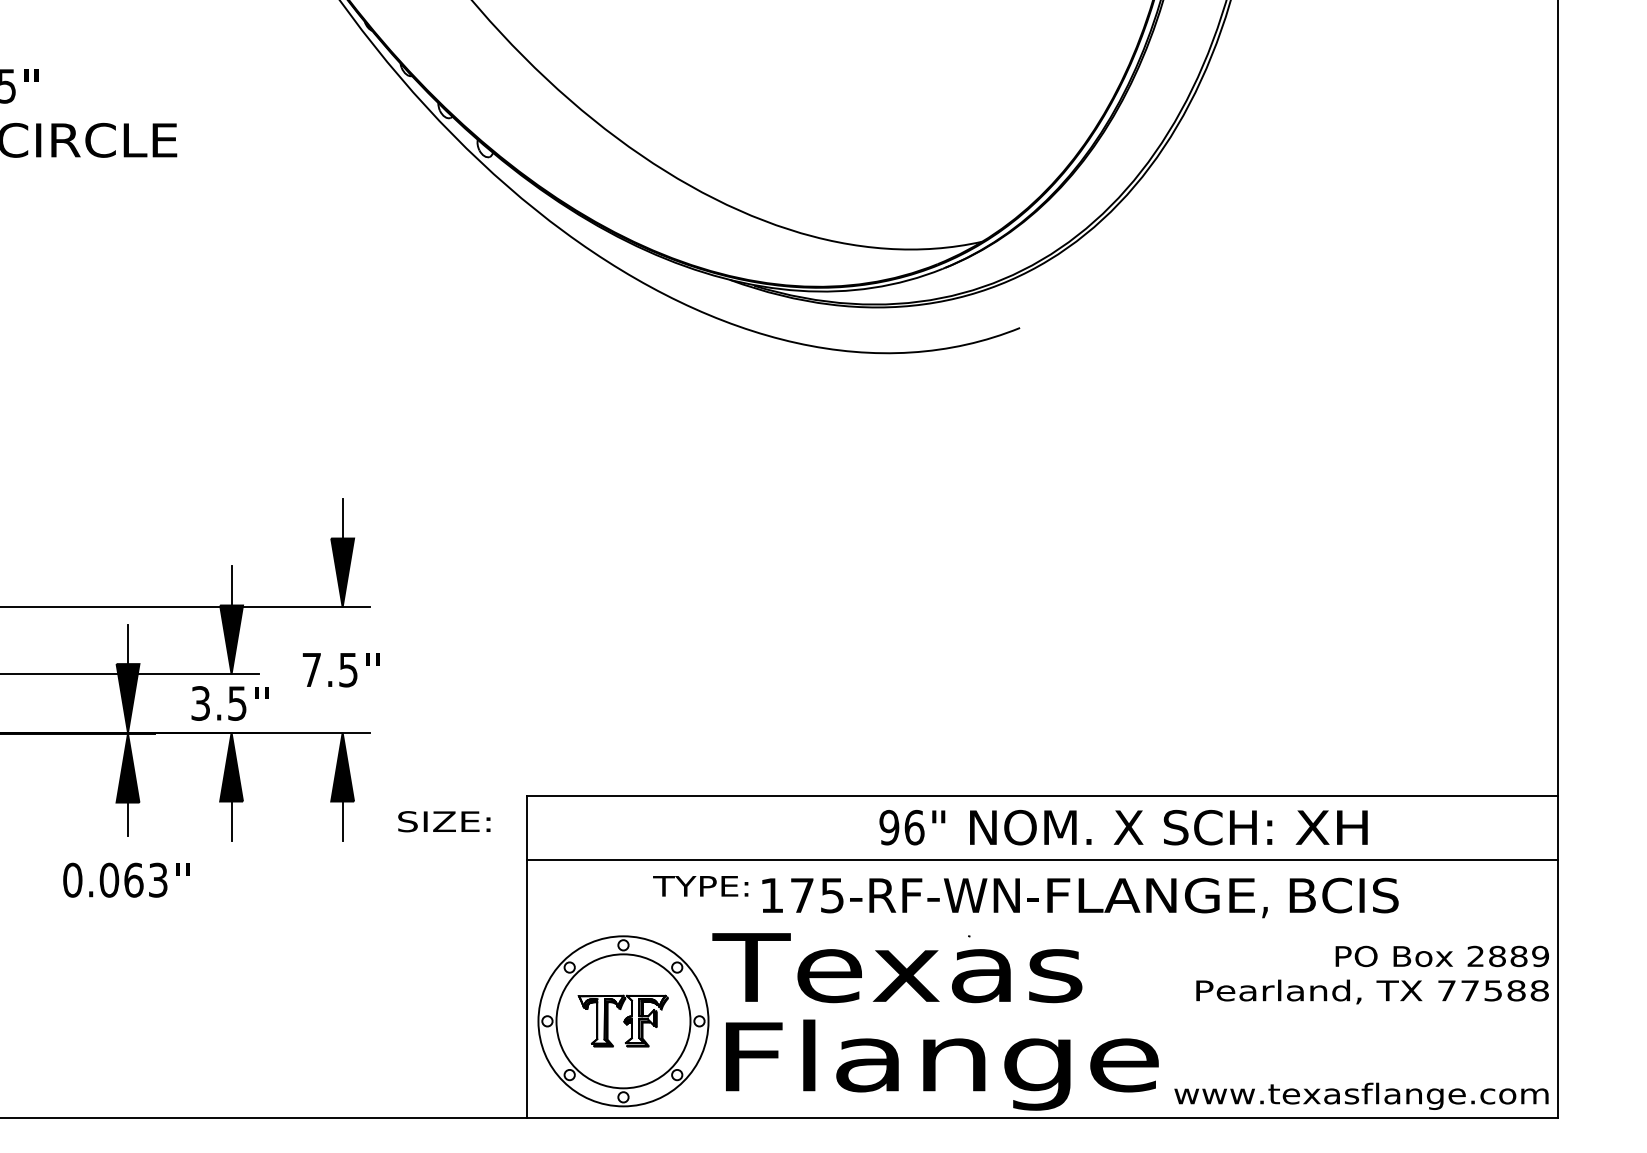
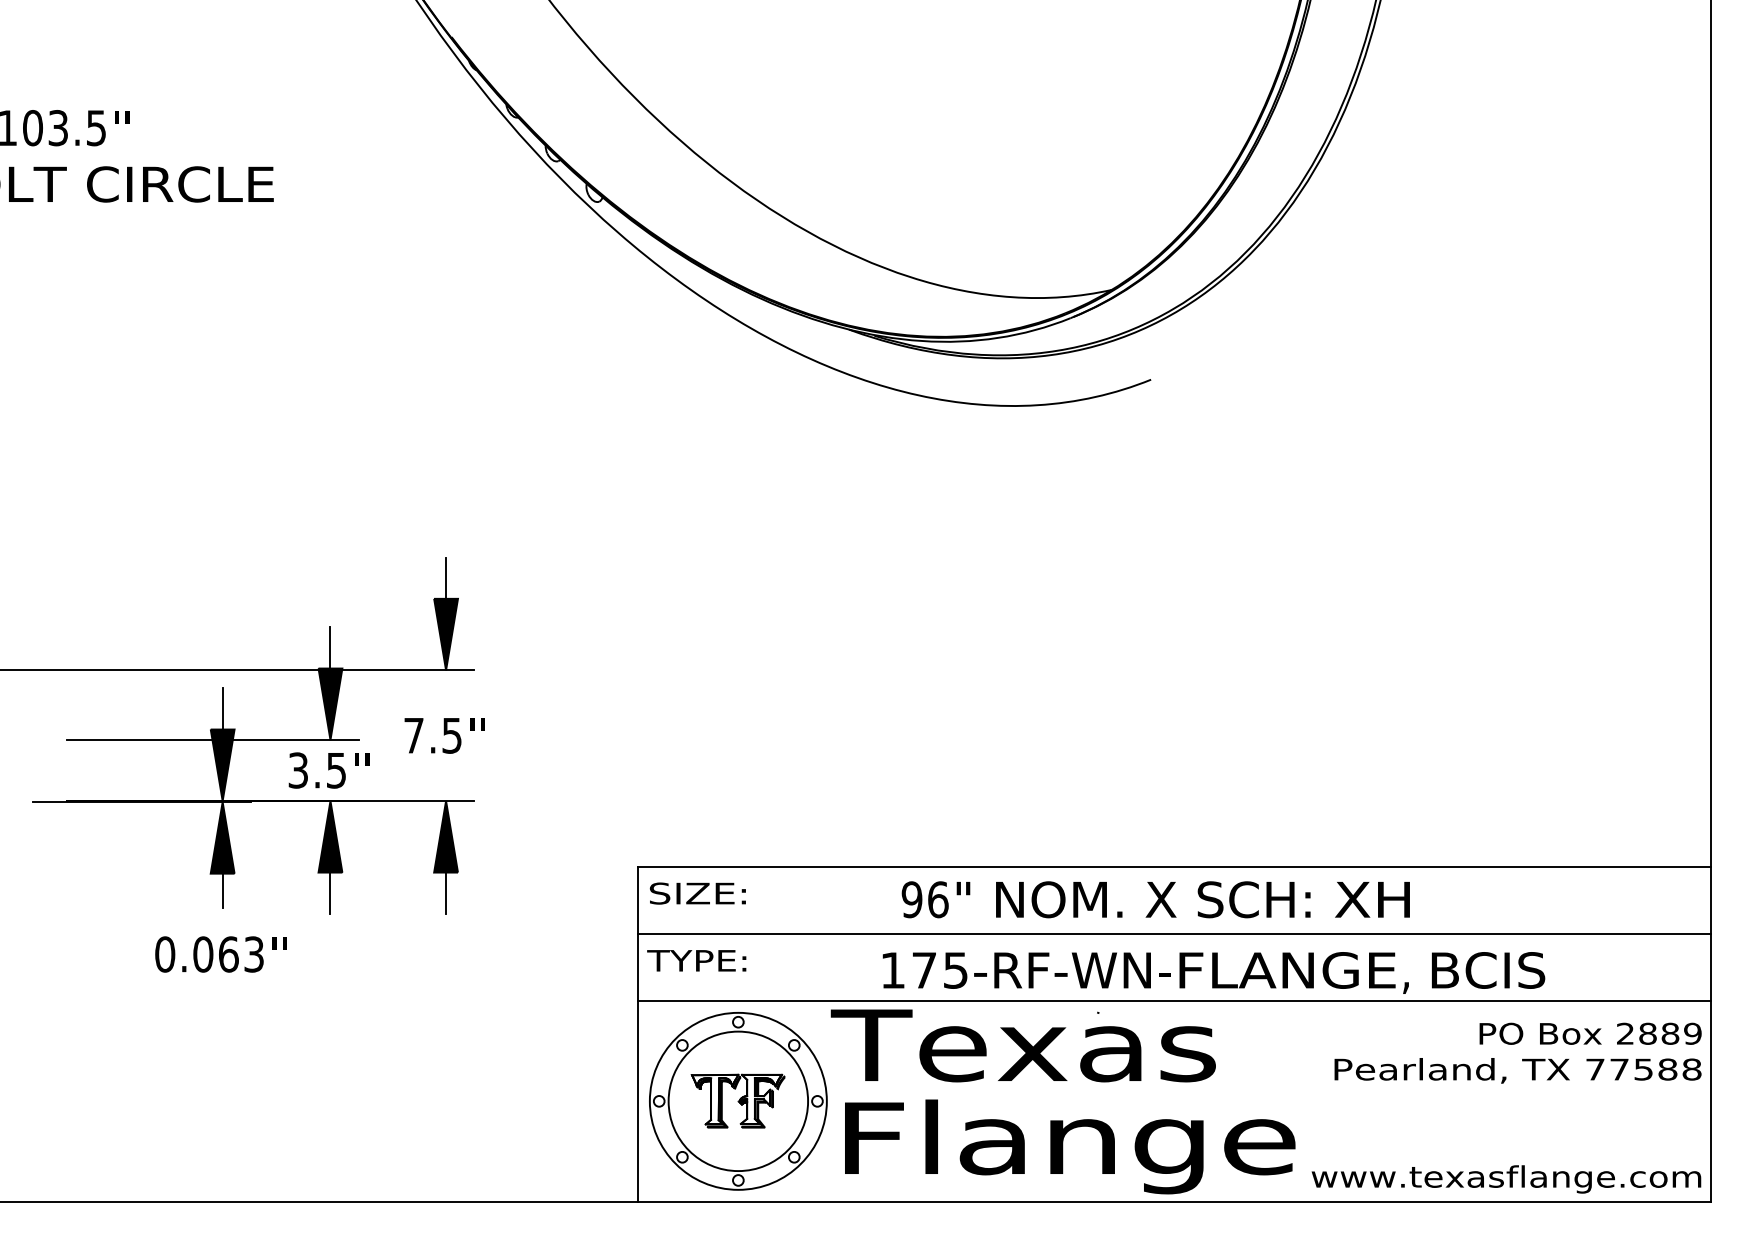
text: (443, 821) -> (697, 893), moved
text: (1123, 827) -> (1155, 899), moved
text: (700, 886) -> (696, 960), moved
line: (1042, 924) -> (1174, 1000), added

